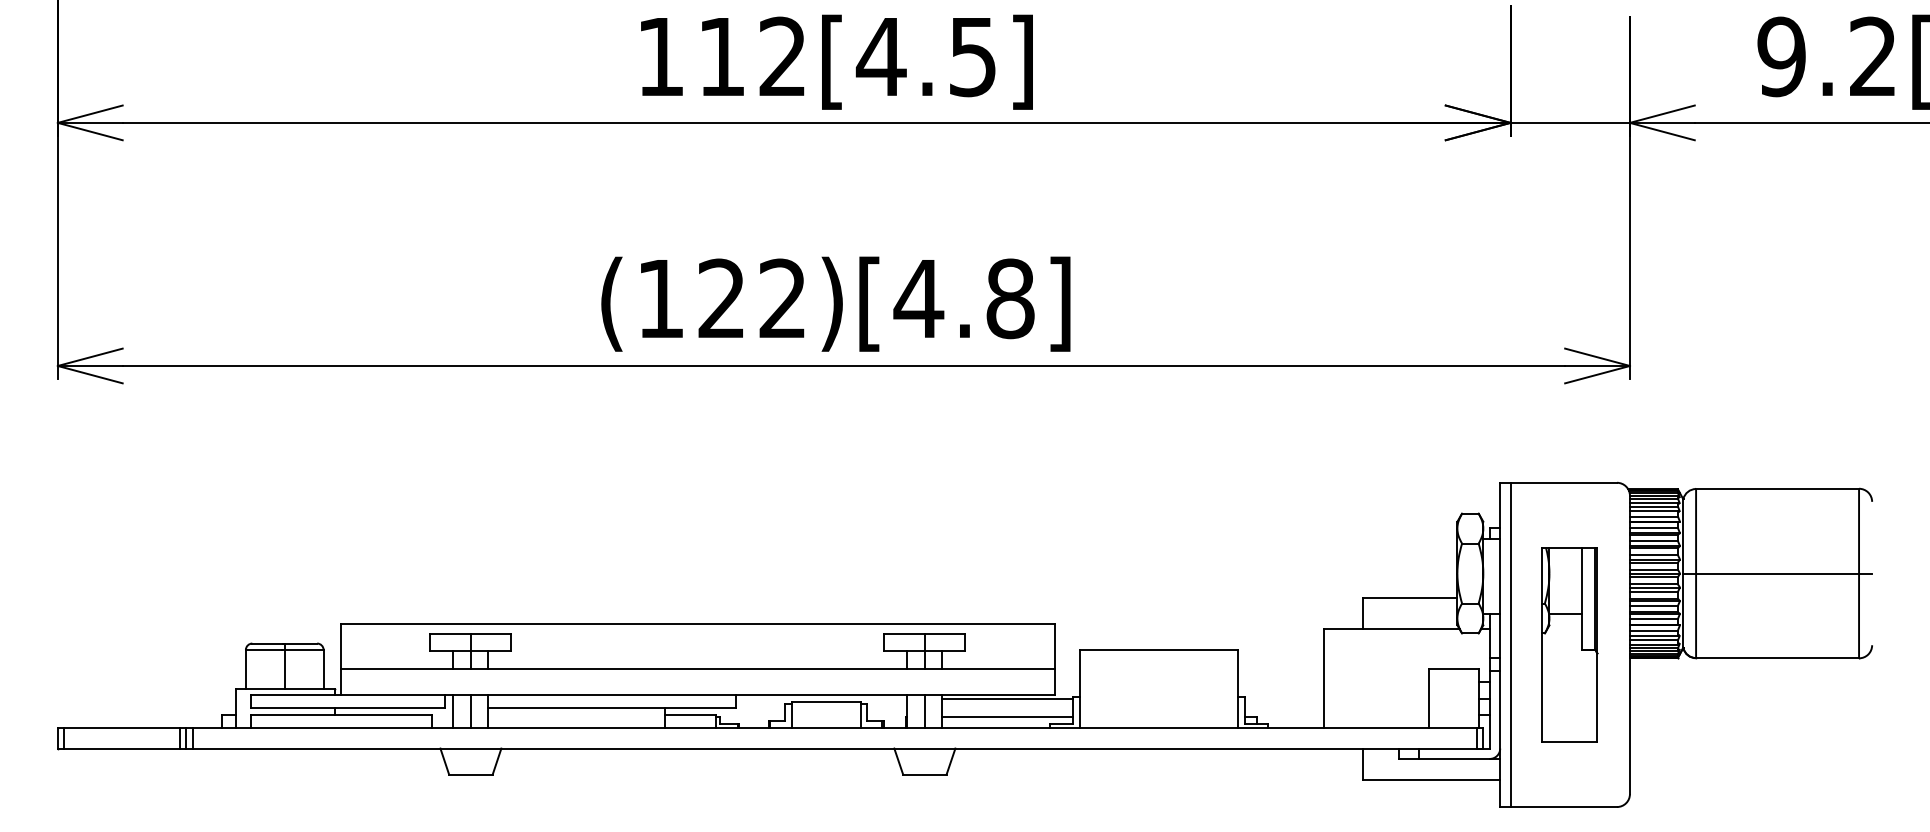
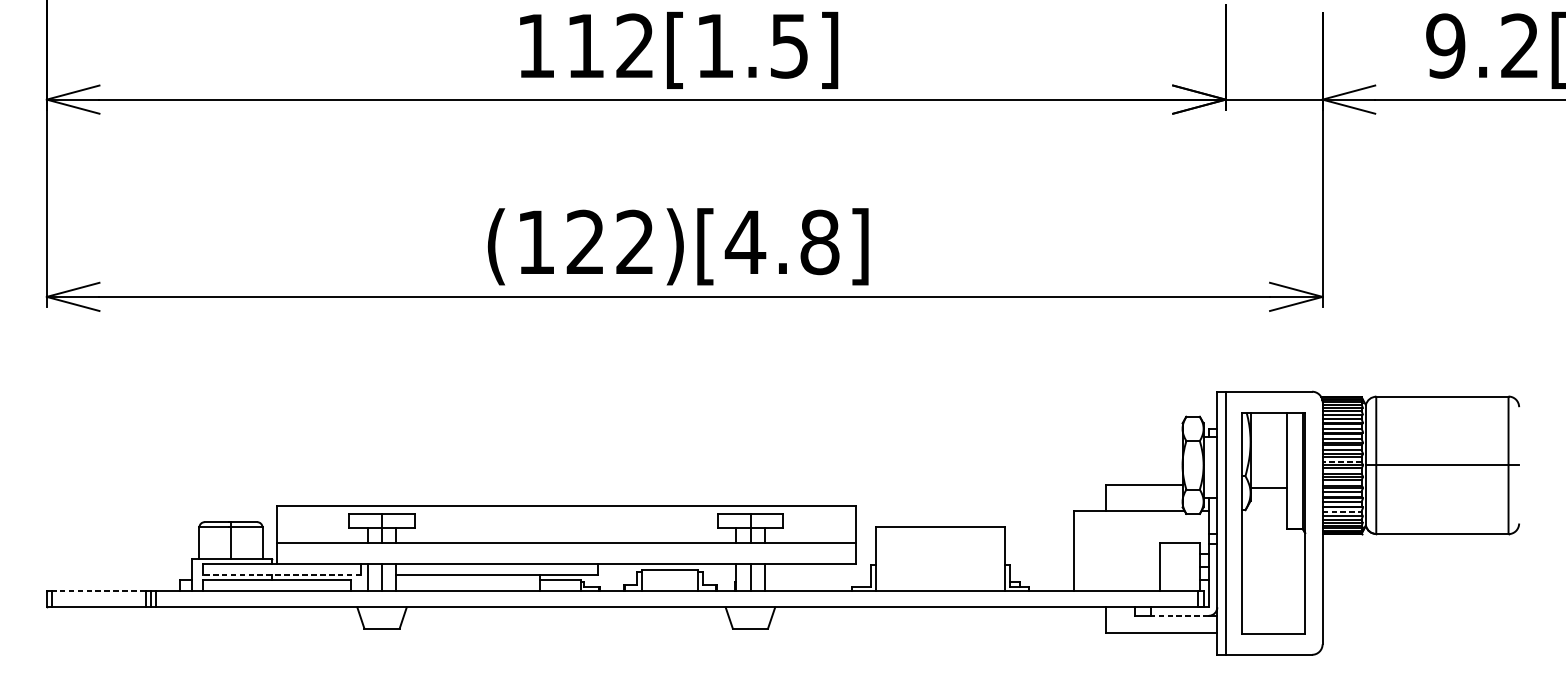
text: (880, 56) -> (714, 45), 112[4.5] -> 112[1.5]
line: (1653, 569) -> (1341, 462), solid -> dashed
line: (1653, 630) -> (1341, 511), solid -> dashed
part: (1569, 644) -> (1273, 522), size x1.4
line: (1007, 699) -> (817, 567), removed
line: (347, 708) -> (281, 574), solid -> dashed
line: (1007, 717) -> (817, 582), removed
line: (122, 727) -> (99, 590), solid -> dashed
line: (1454, 759) -> (1180, 616), solid -> dashed

